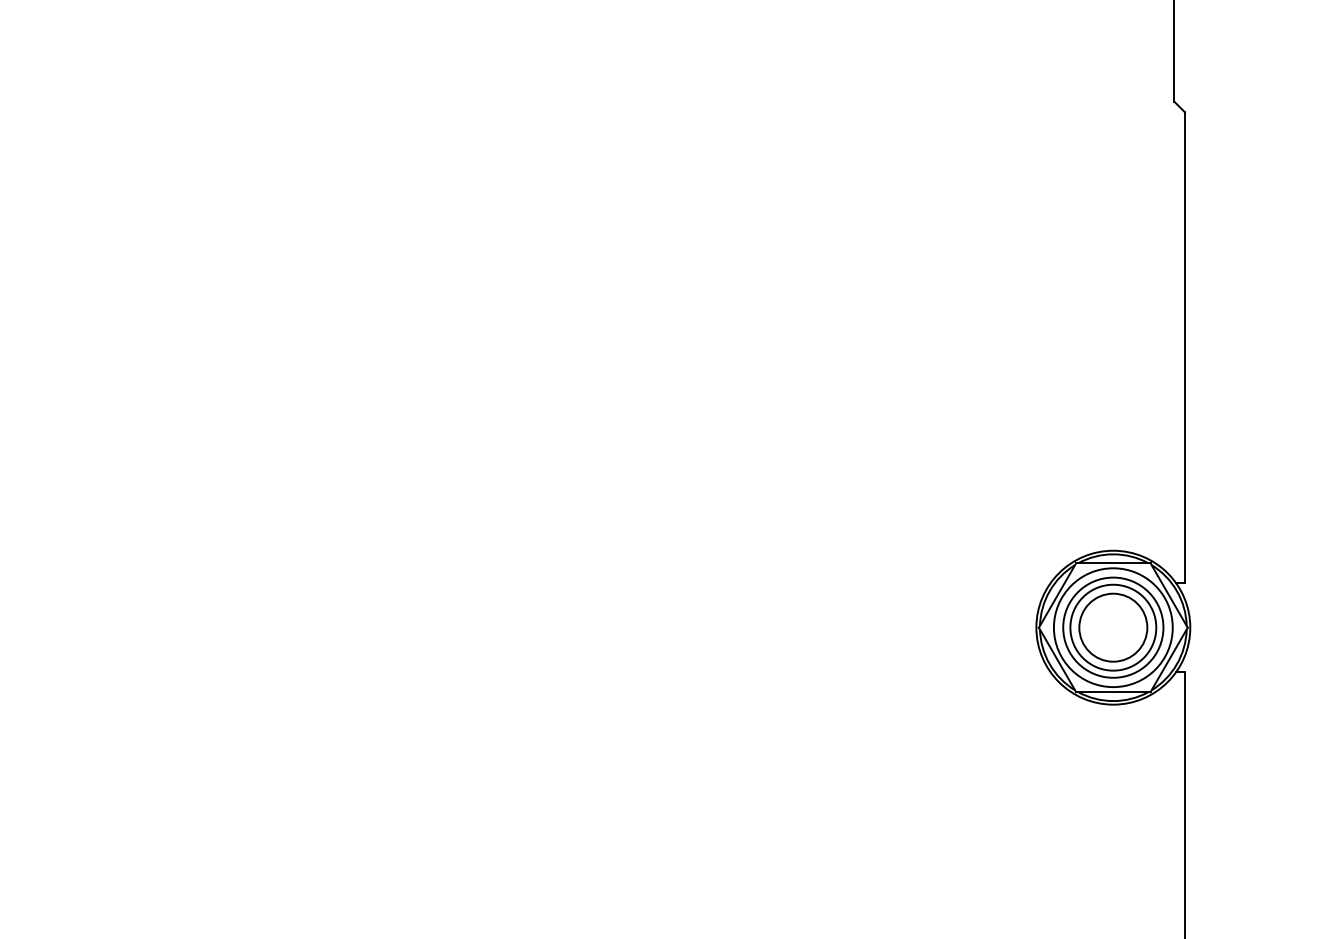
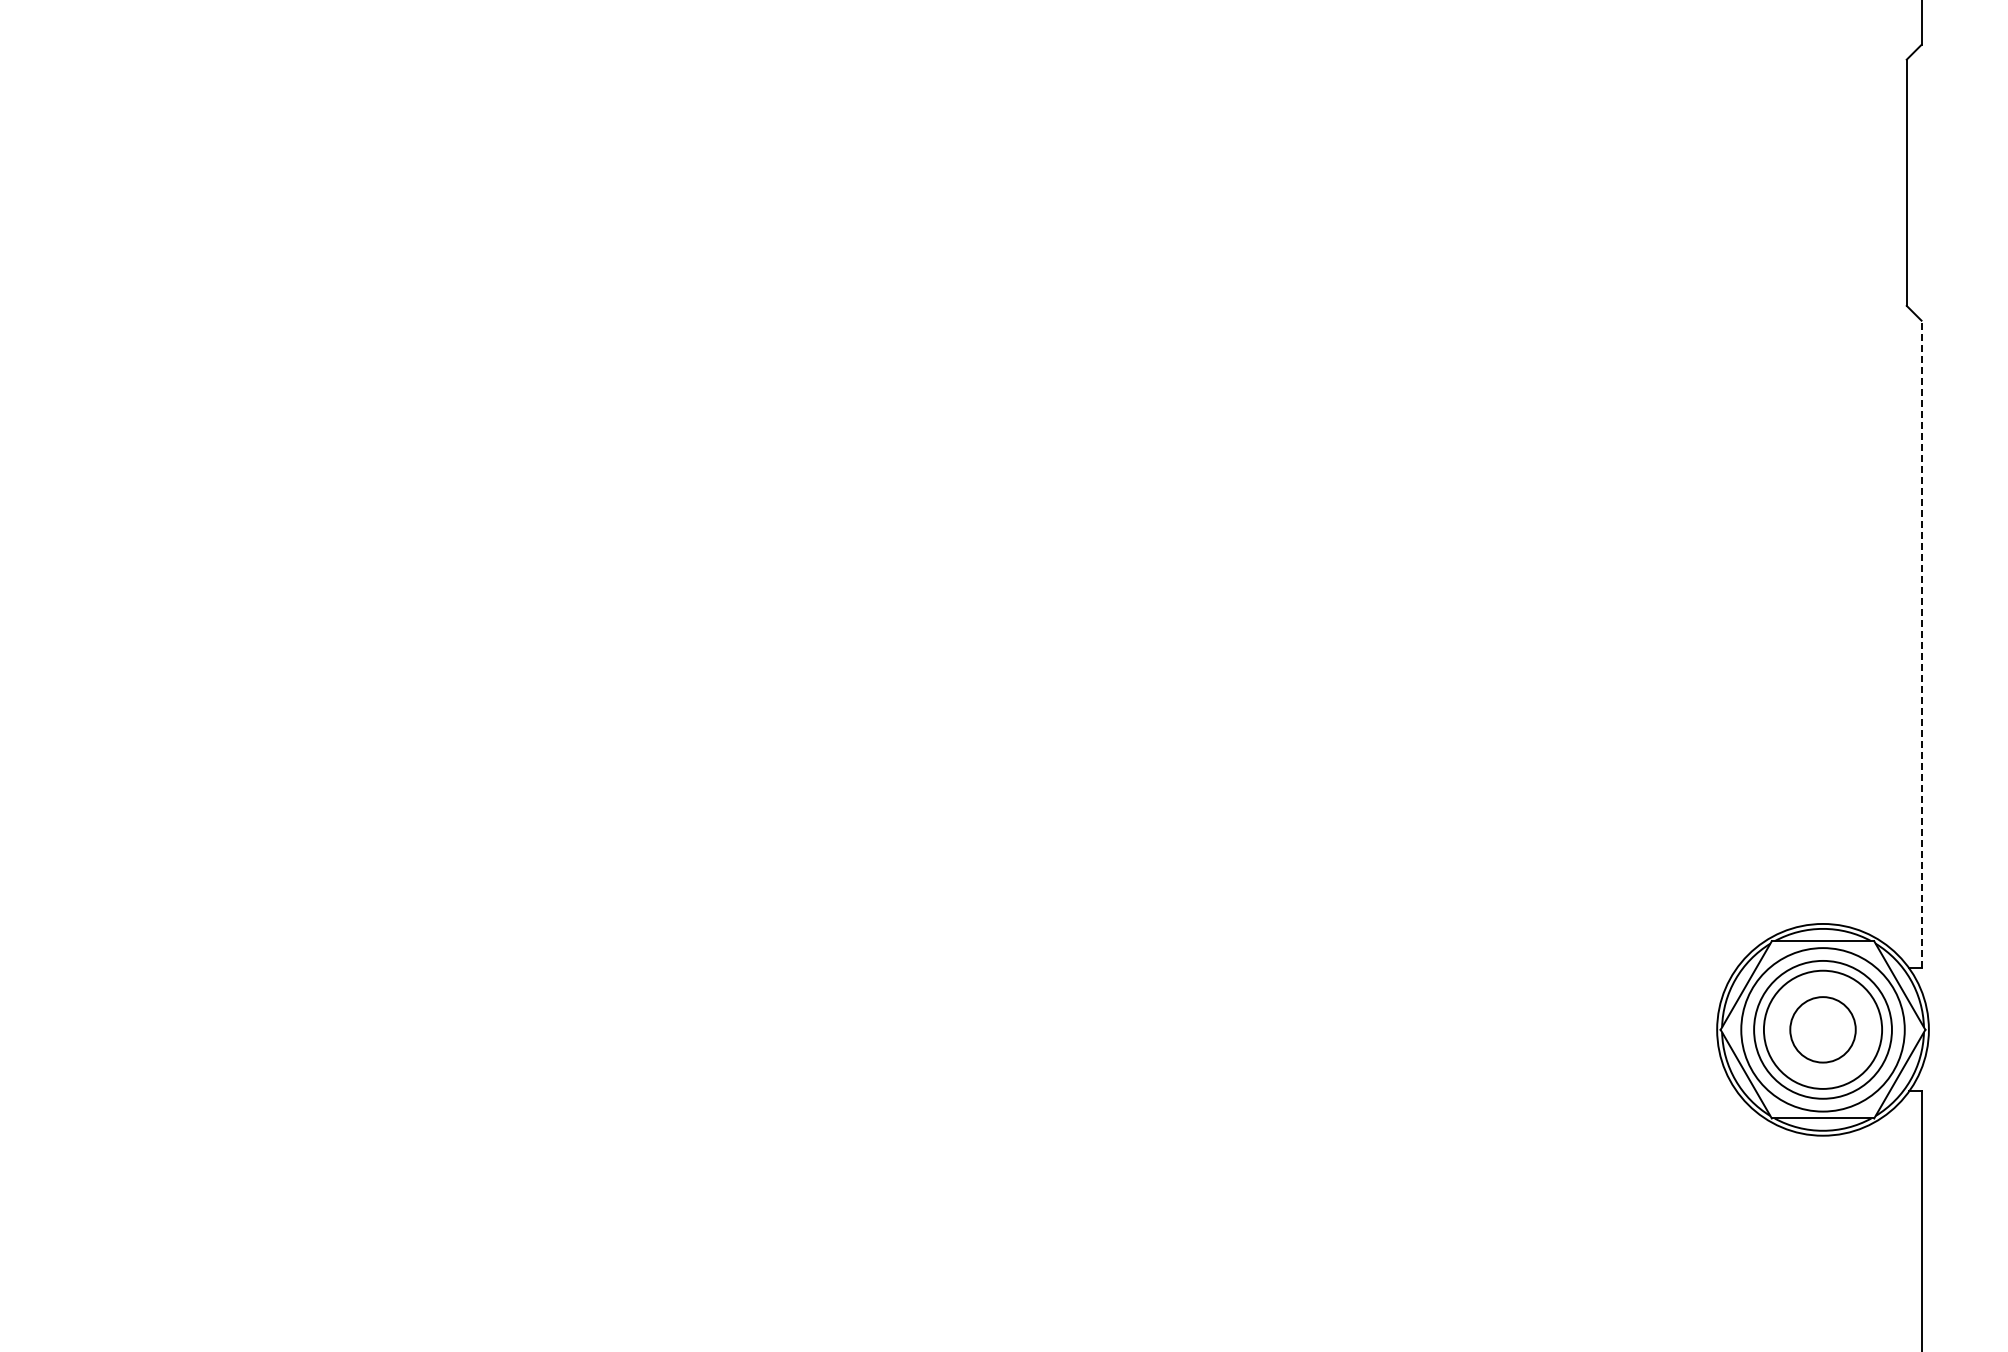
line: (1184, 347) -> (1921, 644), solid -> dashed
circle: (1112, 627) -> (1822, 1029), size x0.7

